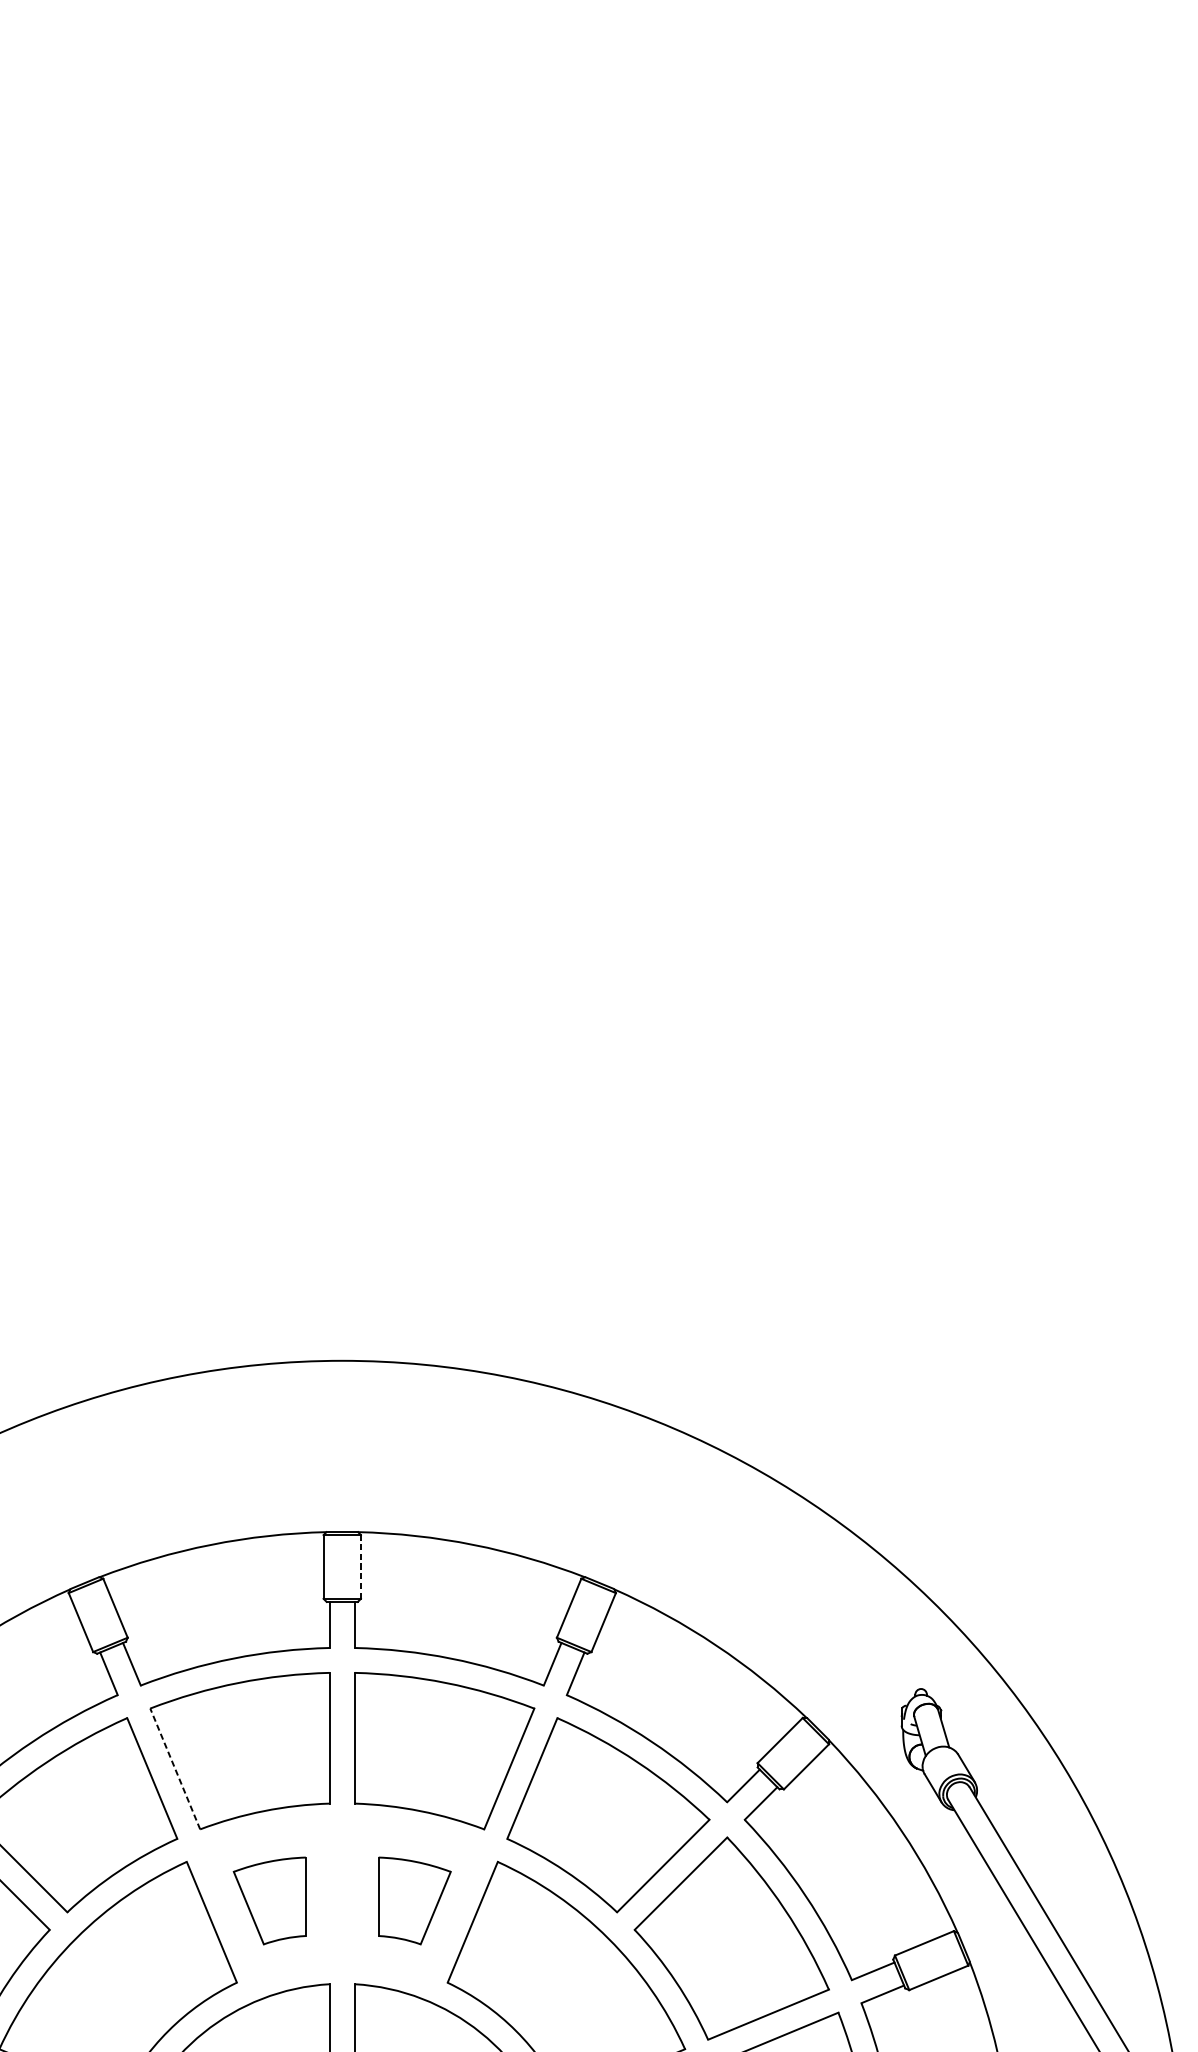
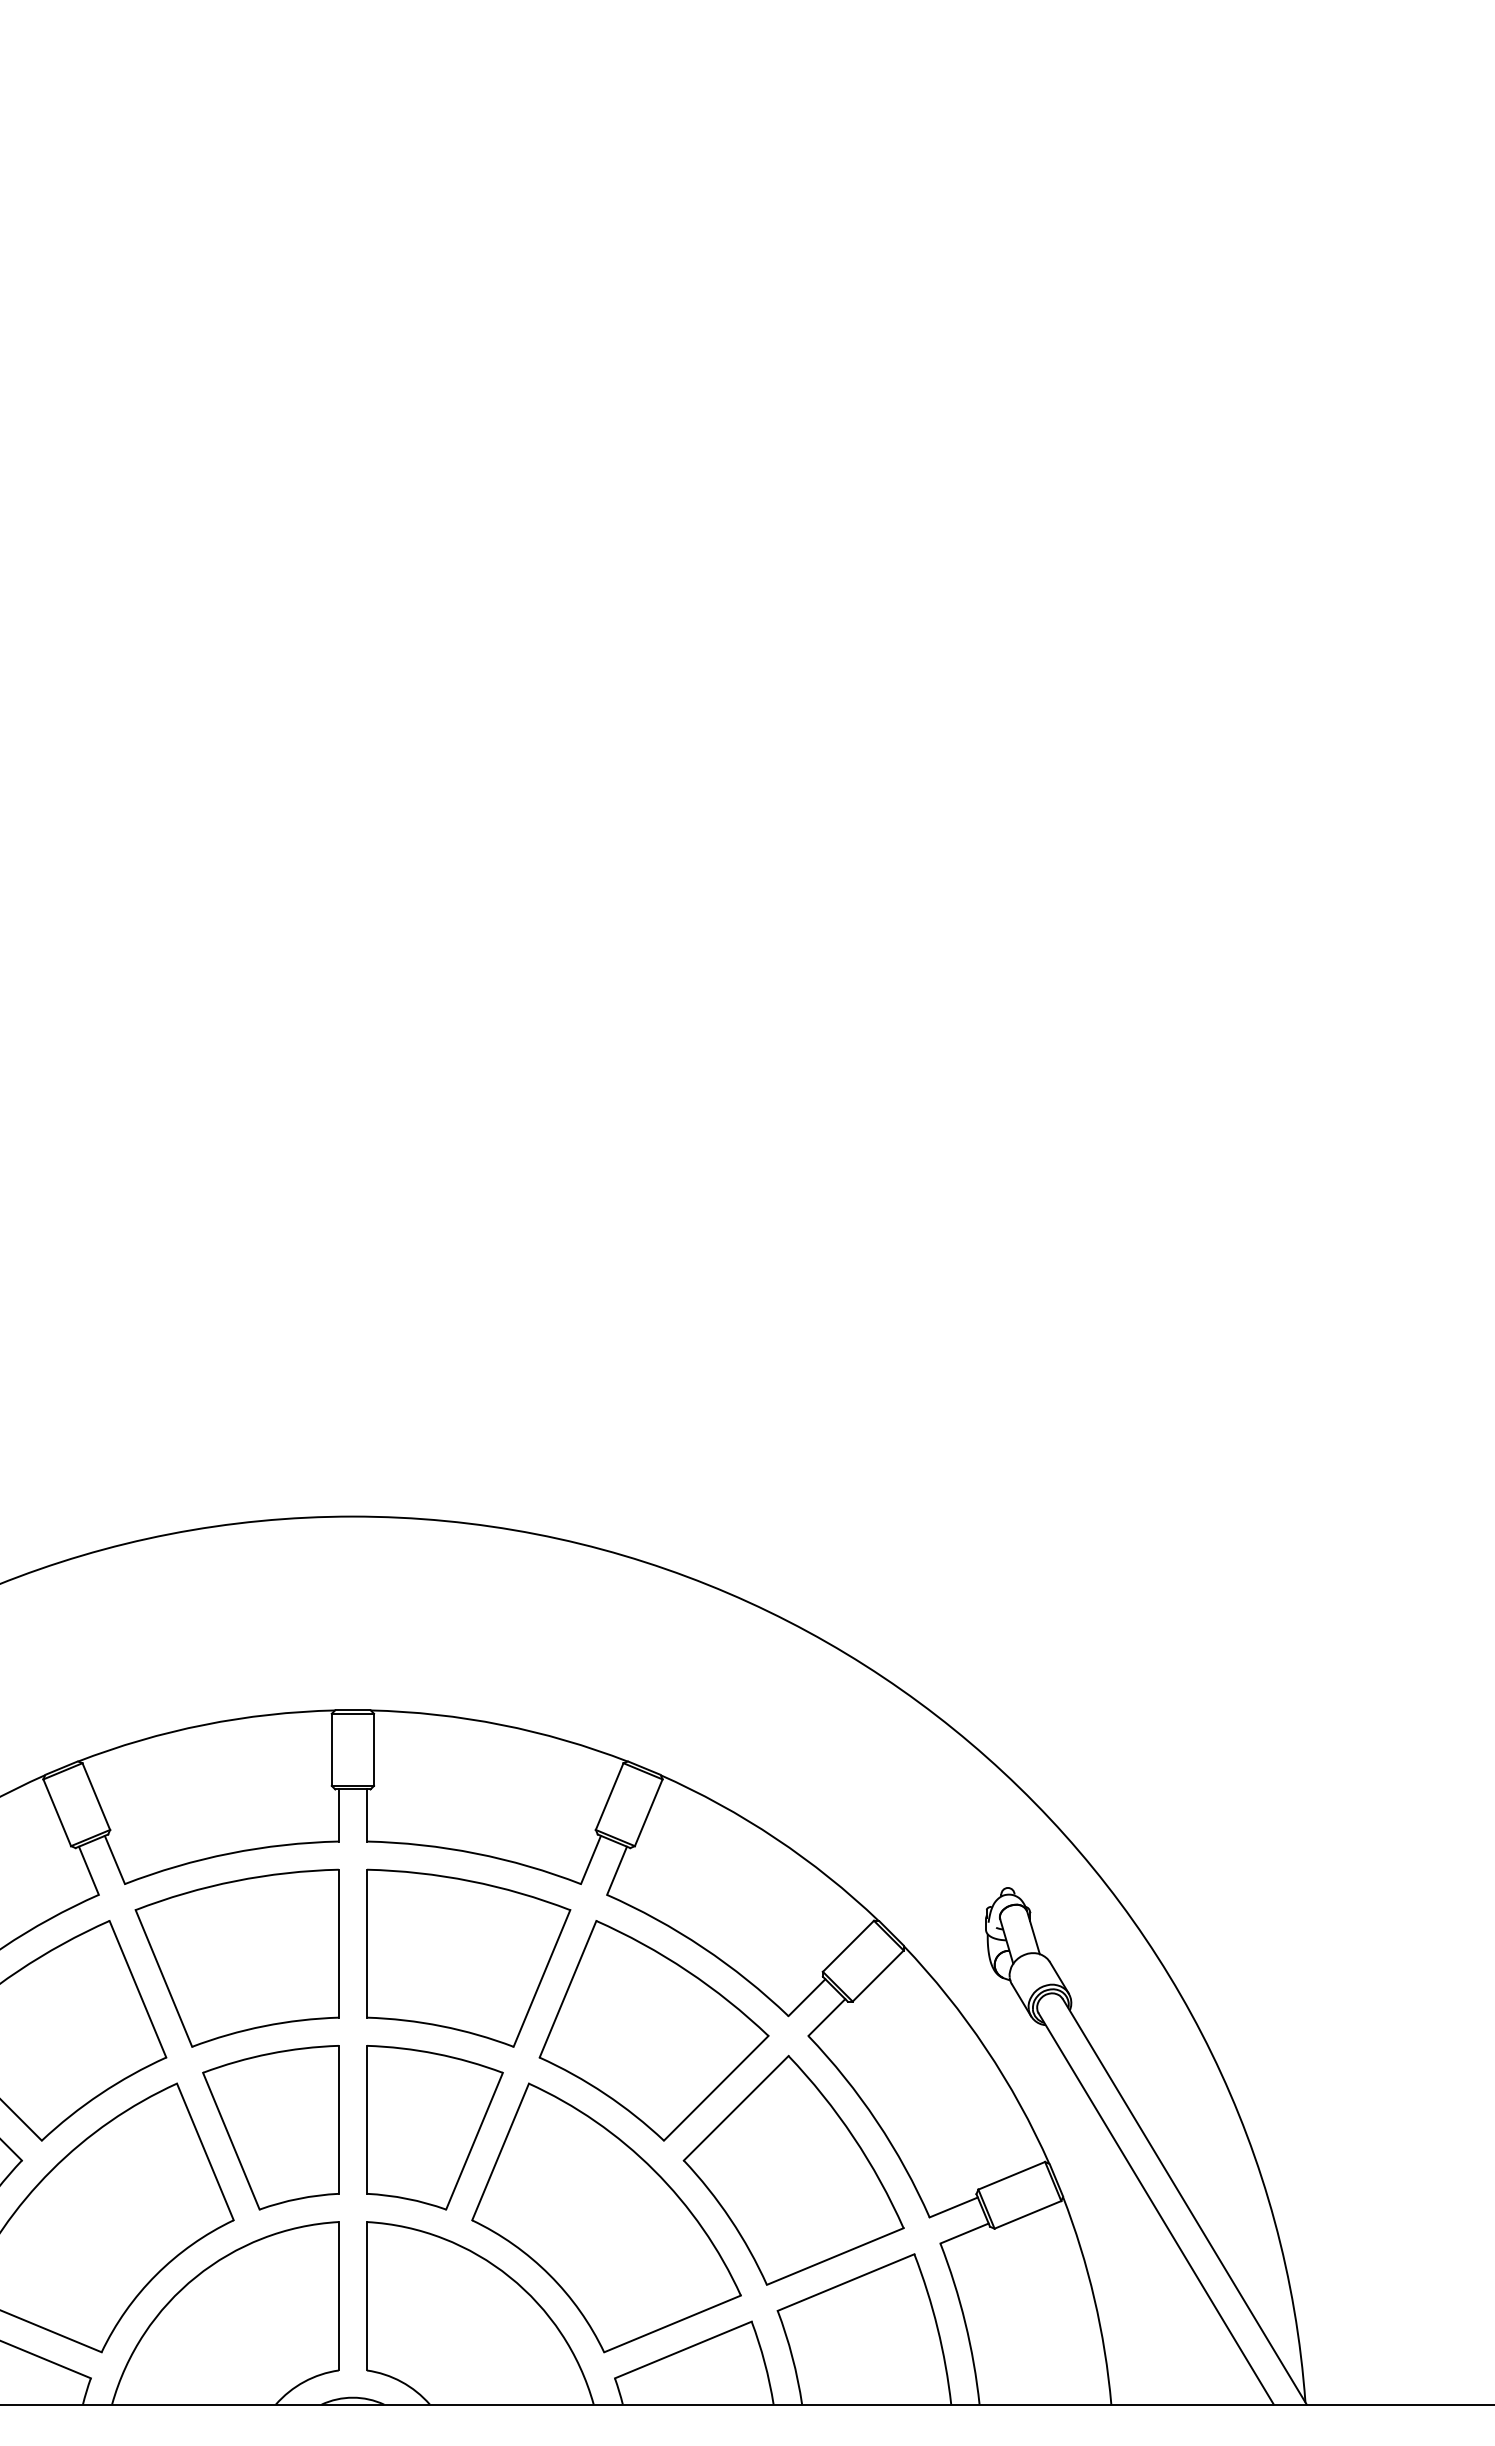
line: (361, 1566) -> (374, 1749), dashed -> solid
line: (174, 1769) -> (163, 1978), dashed -> solid
part: (269, 1900) -> (270, 2127), size x1.67
part: (414, 1900) -> (434, 2127), size x1.67

